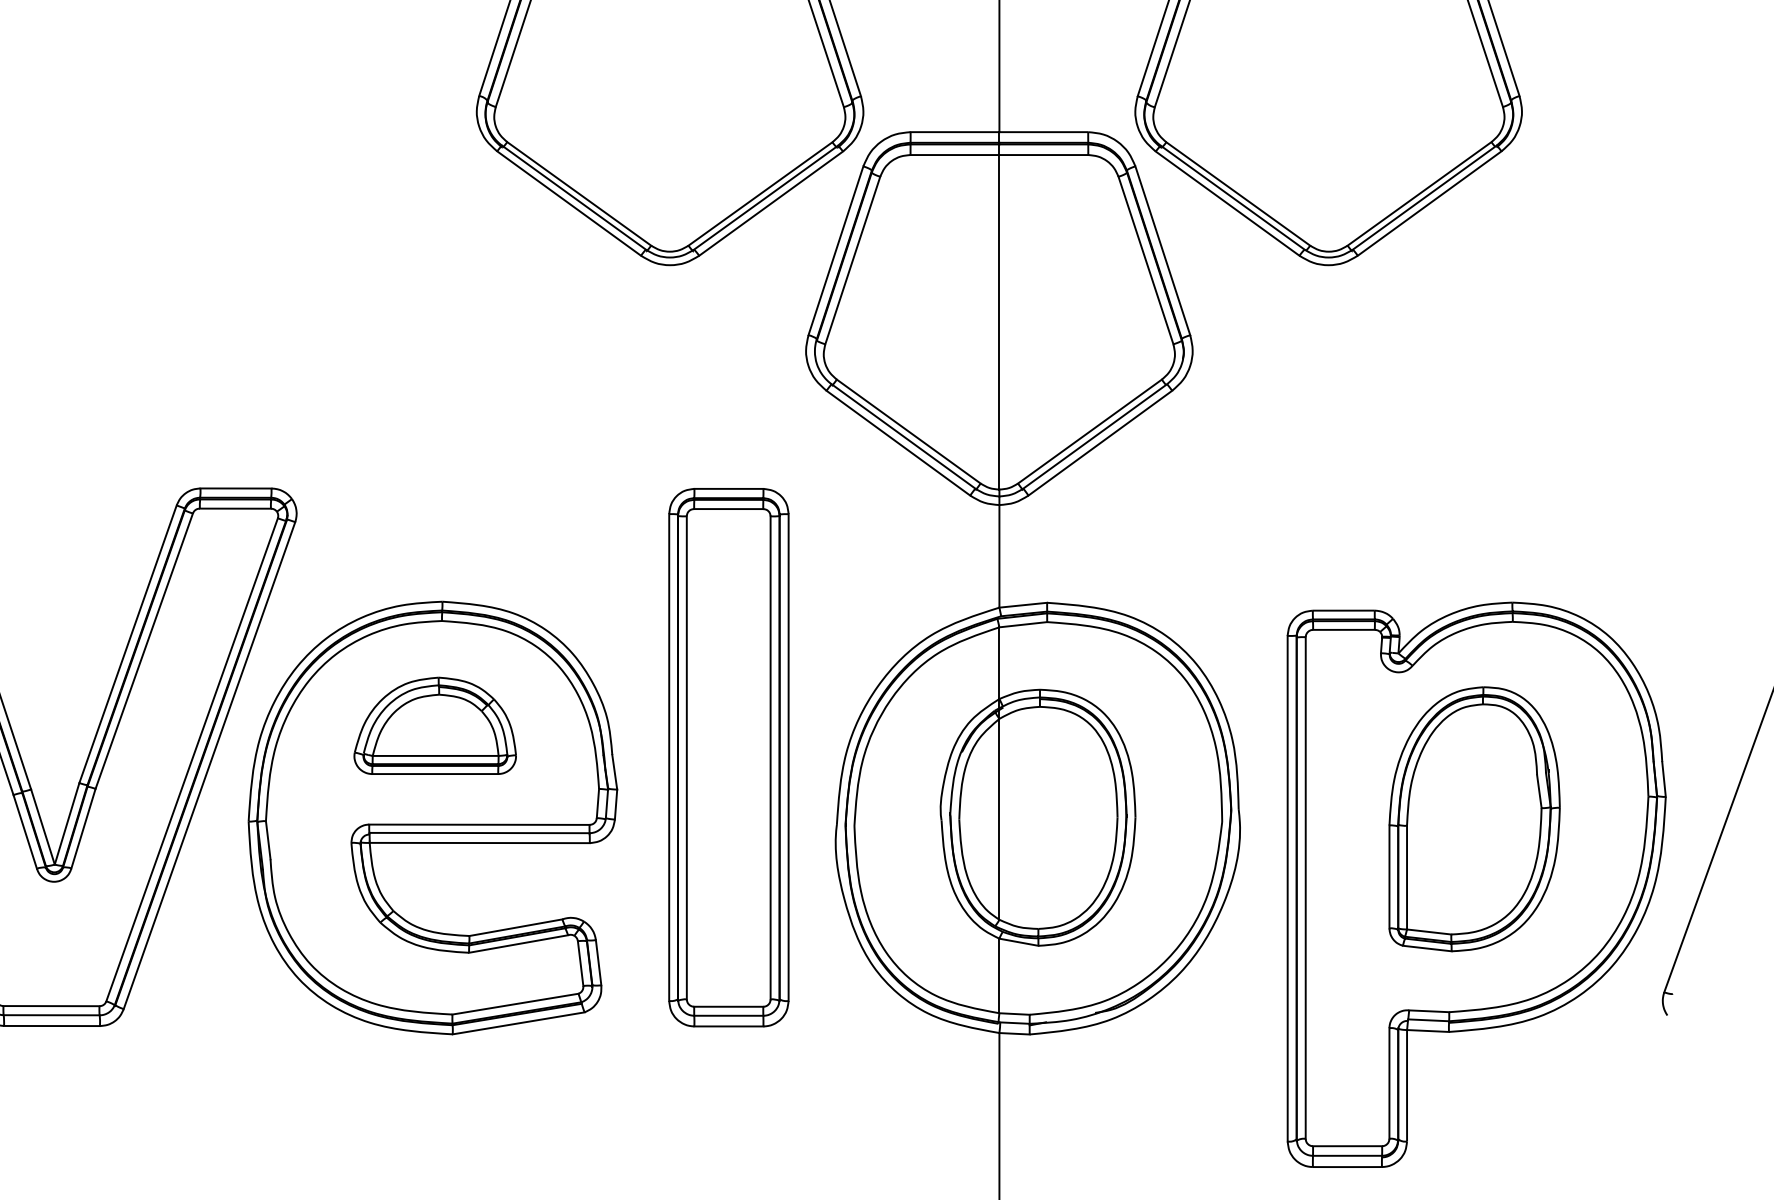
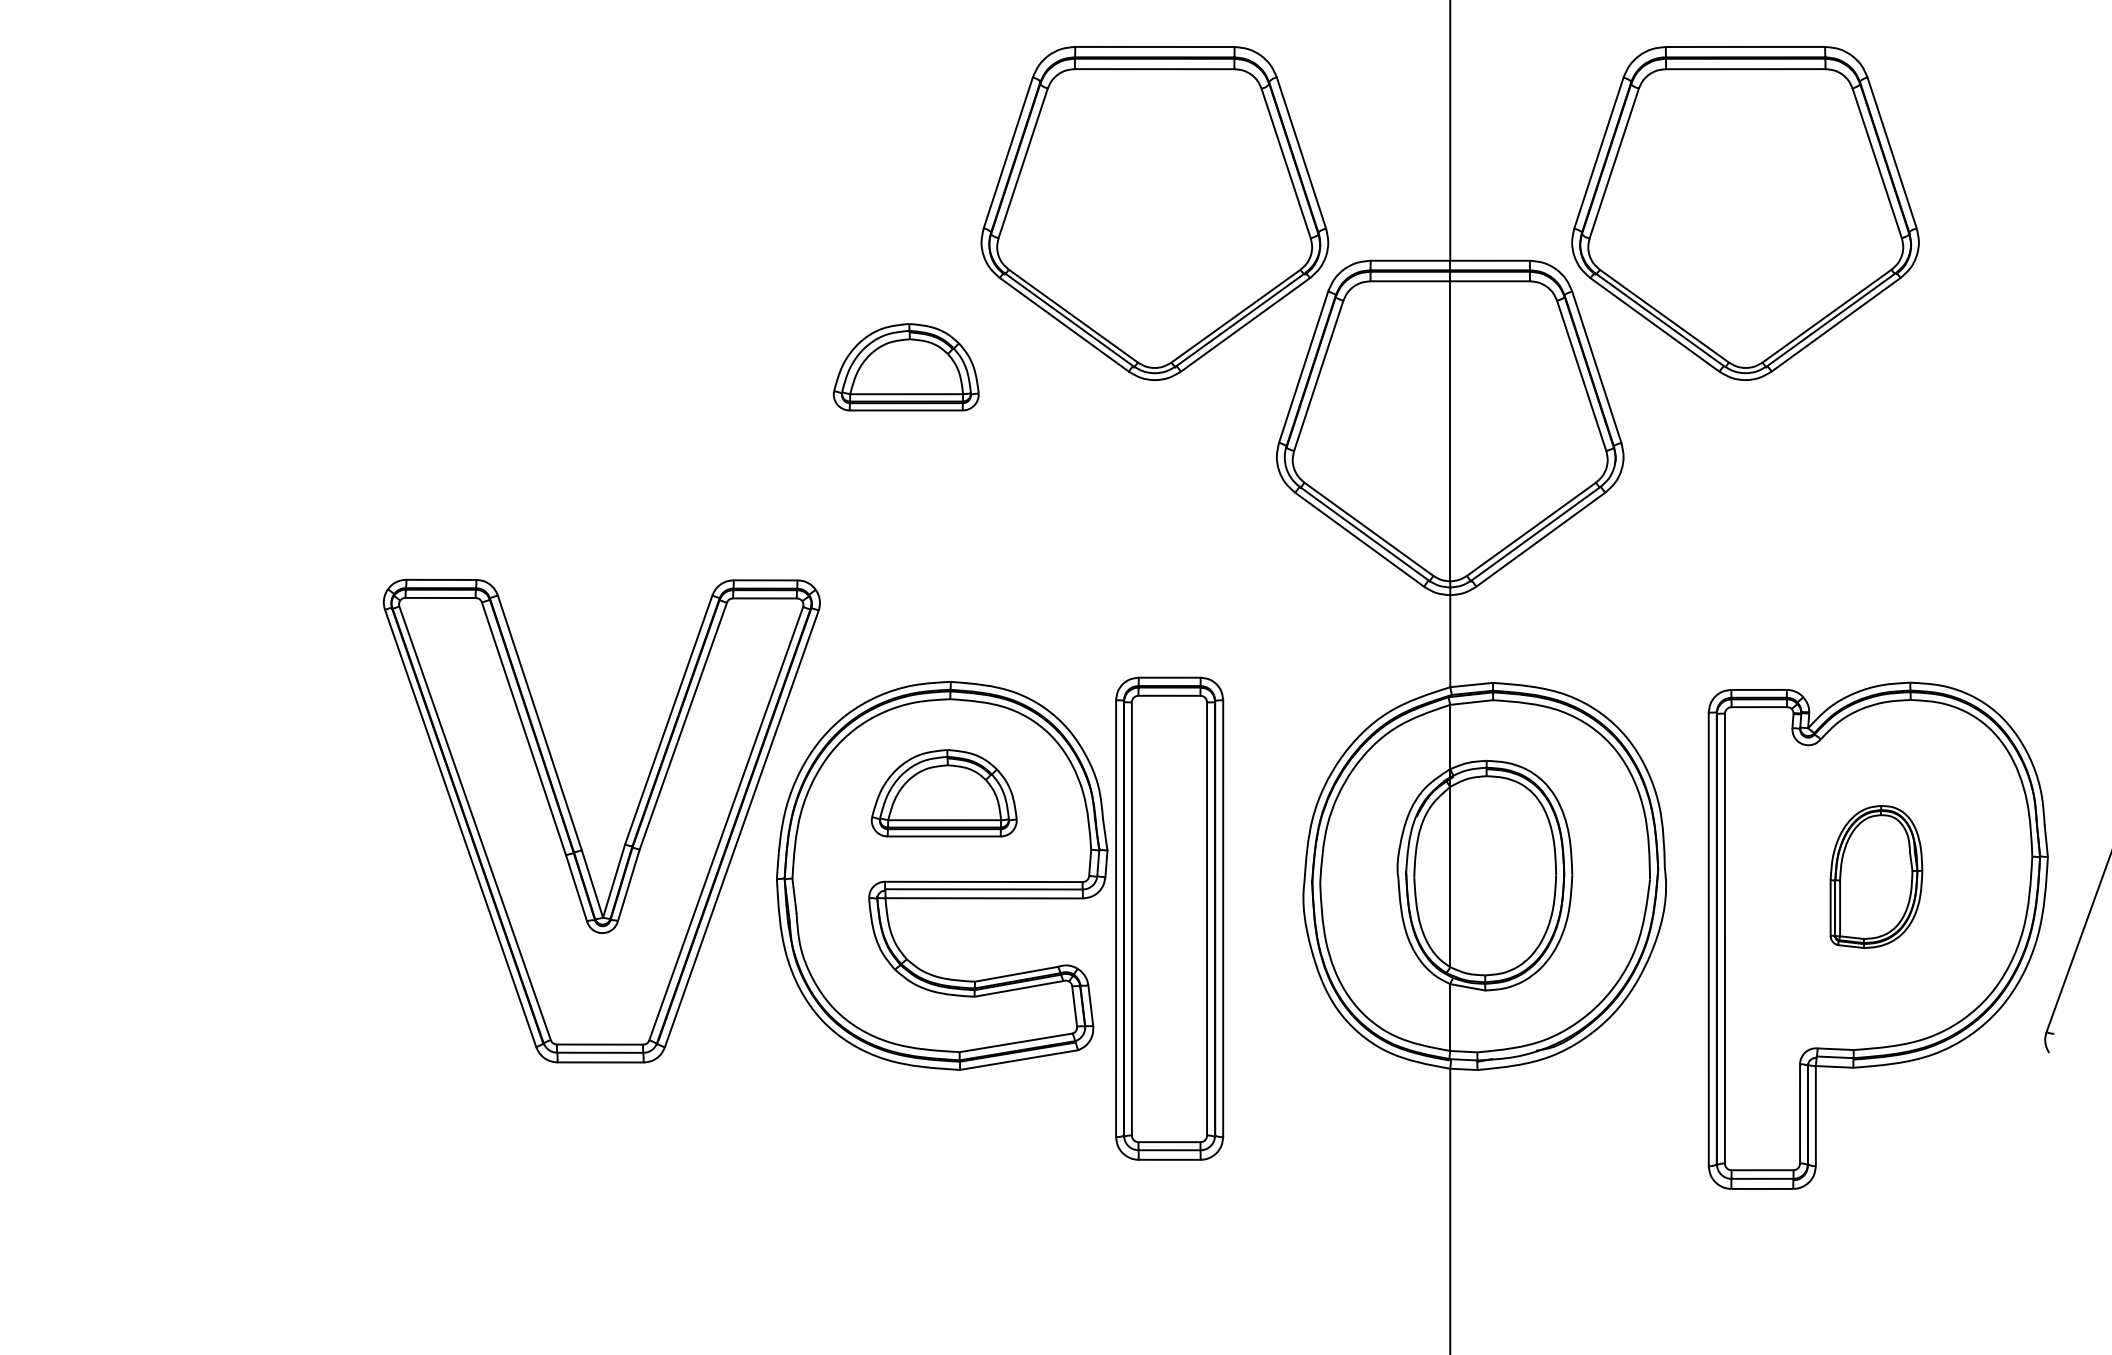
part: (392, 251) -> (905, 367), added
part: (728, 757) -> (1169, 918), moved
part: (1474, 818) -> (1876, 876), size x0.6

